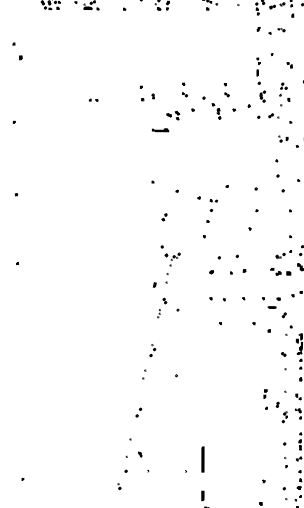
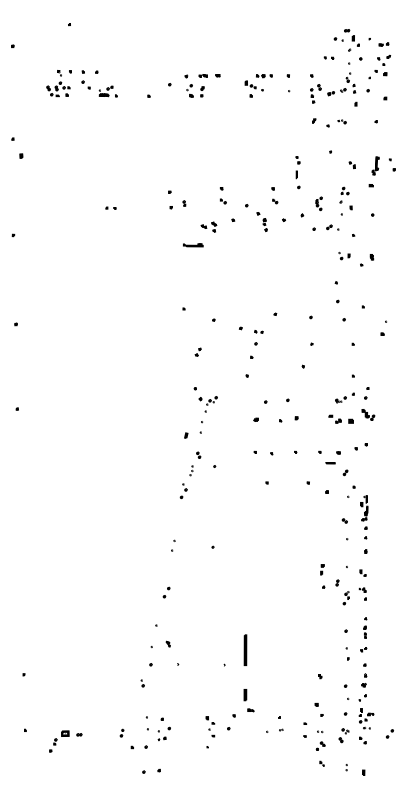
part: (258, 71) -> (297, 172), moved
part: (152, 350) -> (183, 491), moved

